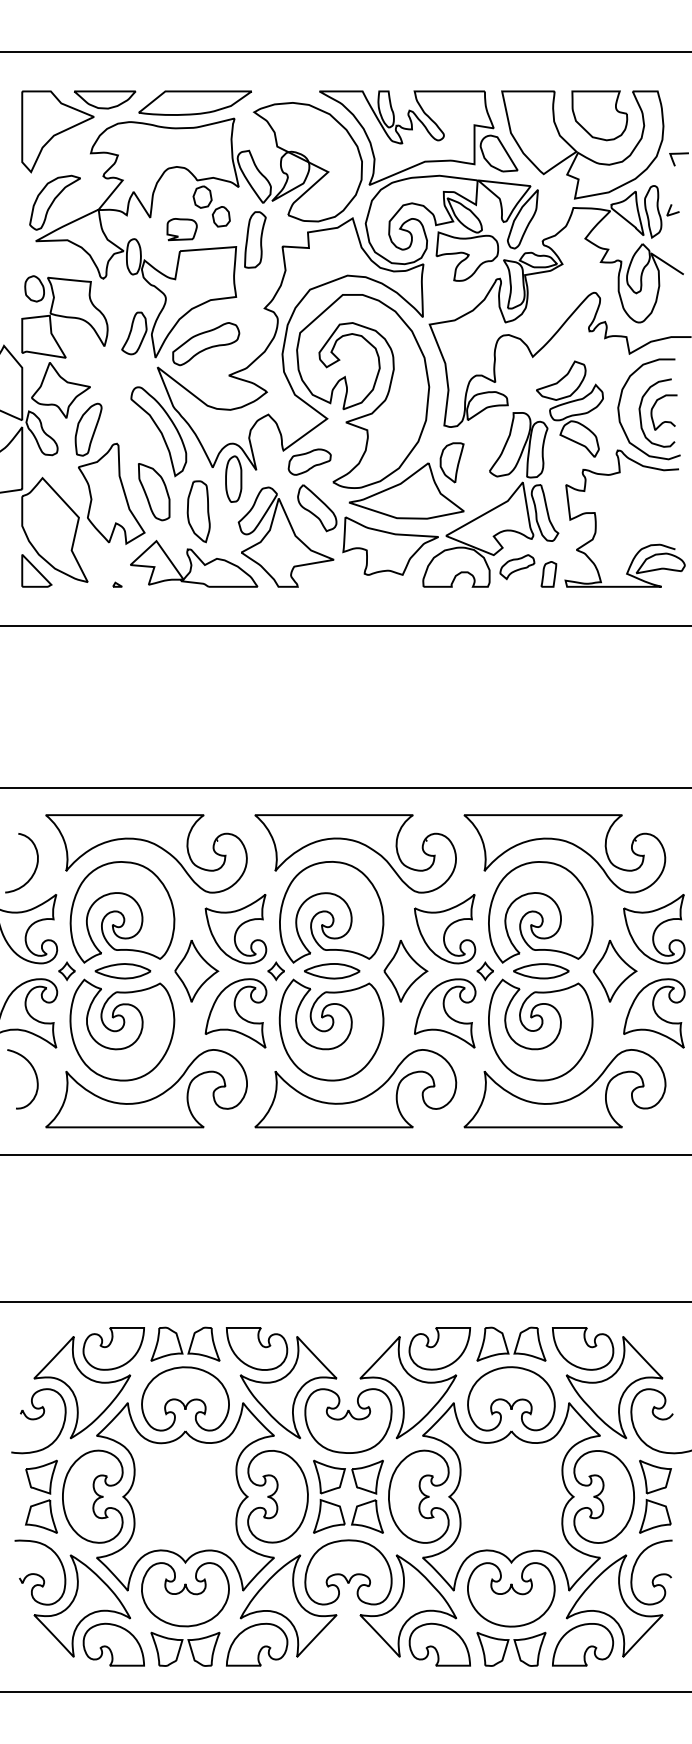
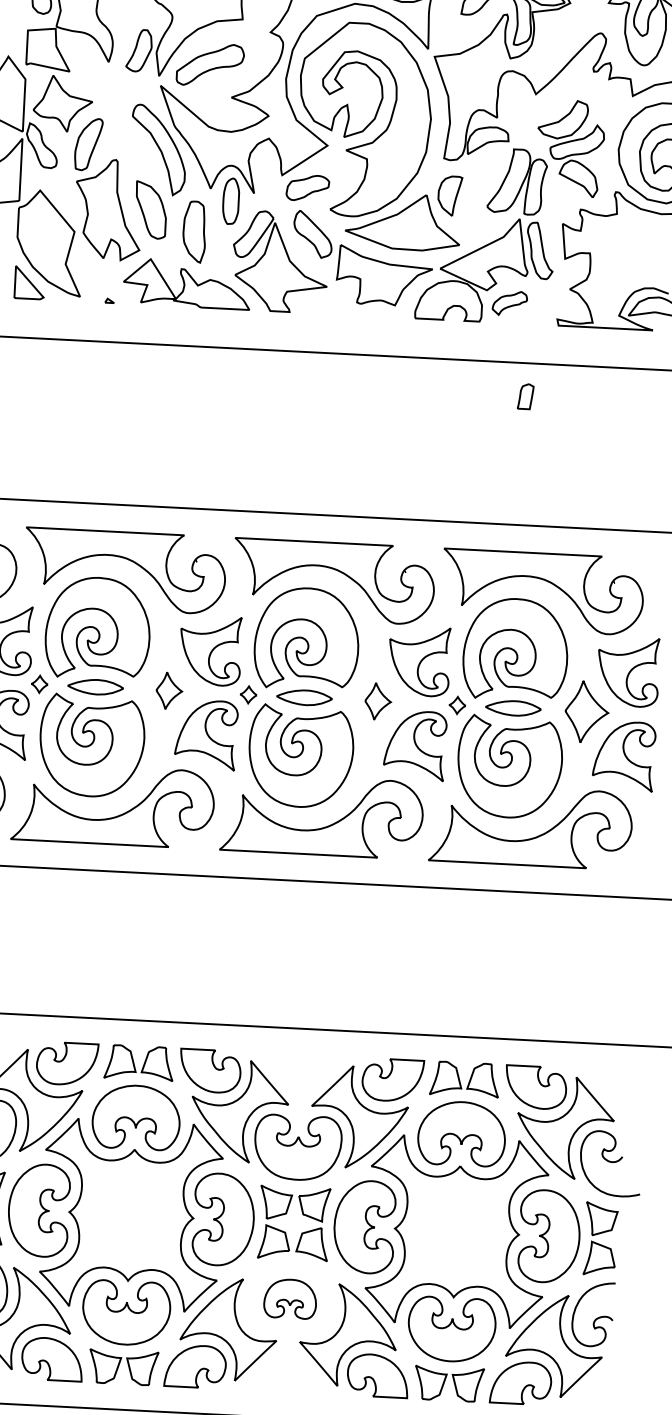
part: (548, 574) -> (525, 396), moved
part: (196, 971) -> (168, 691), size x0.6
part: (405, 971) -> (377, 701), size x0.6
part: (348, 1572) -> (290, 1299), size x0.6

